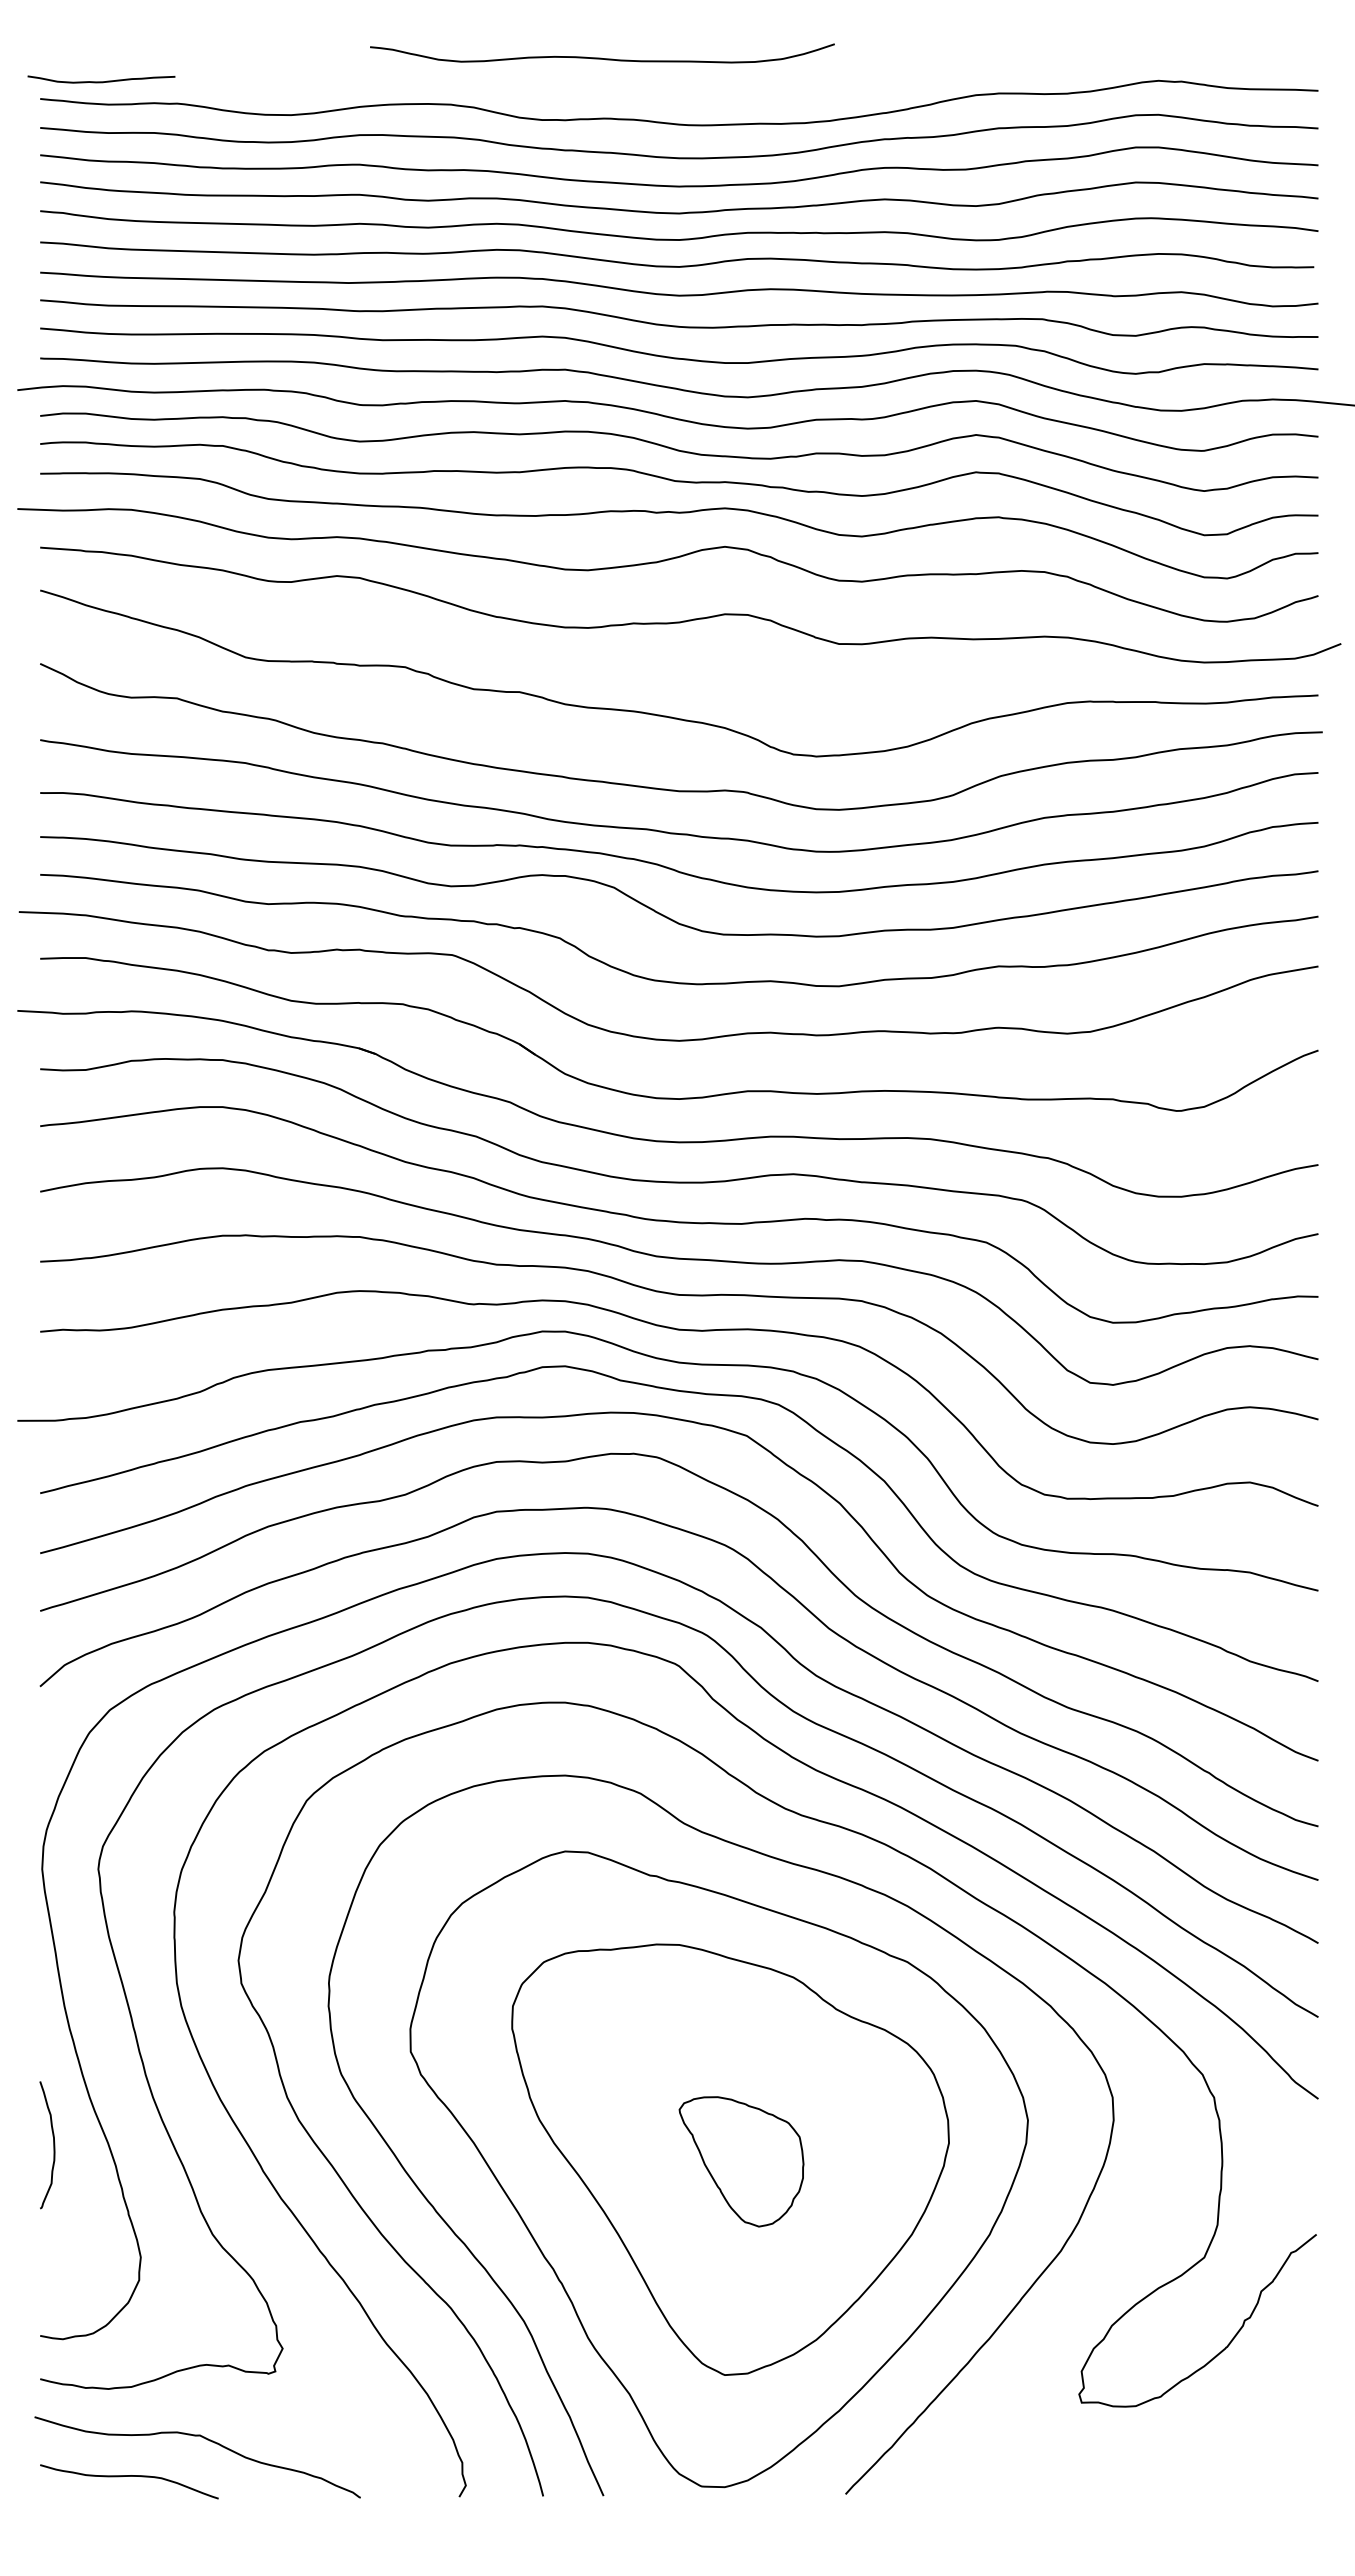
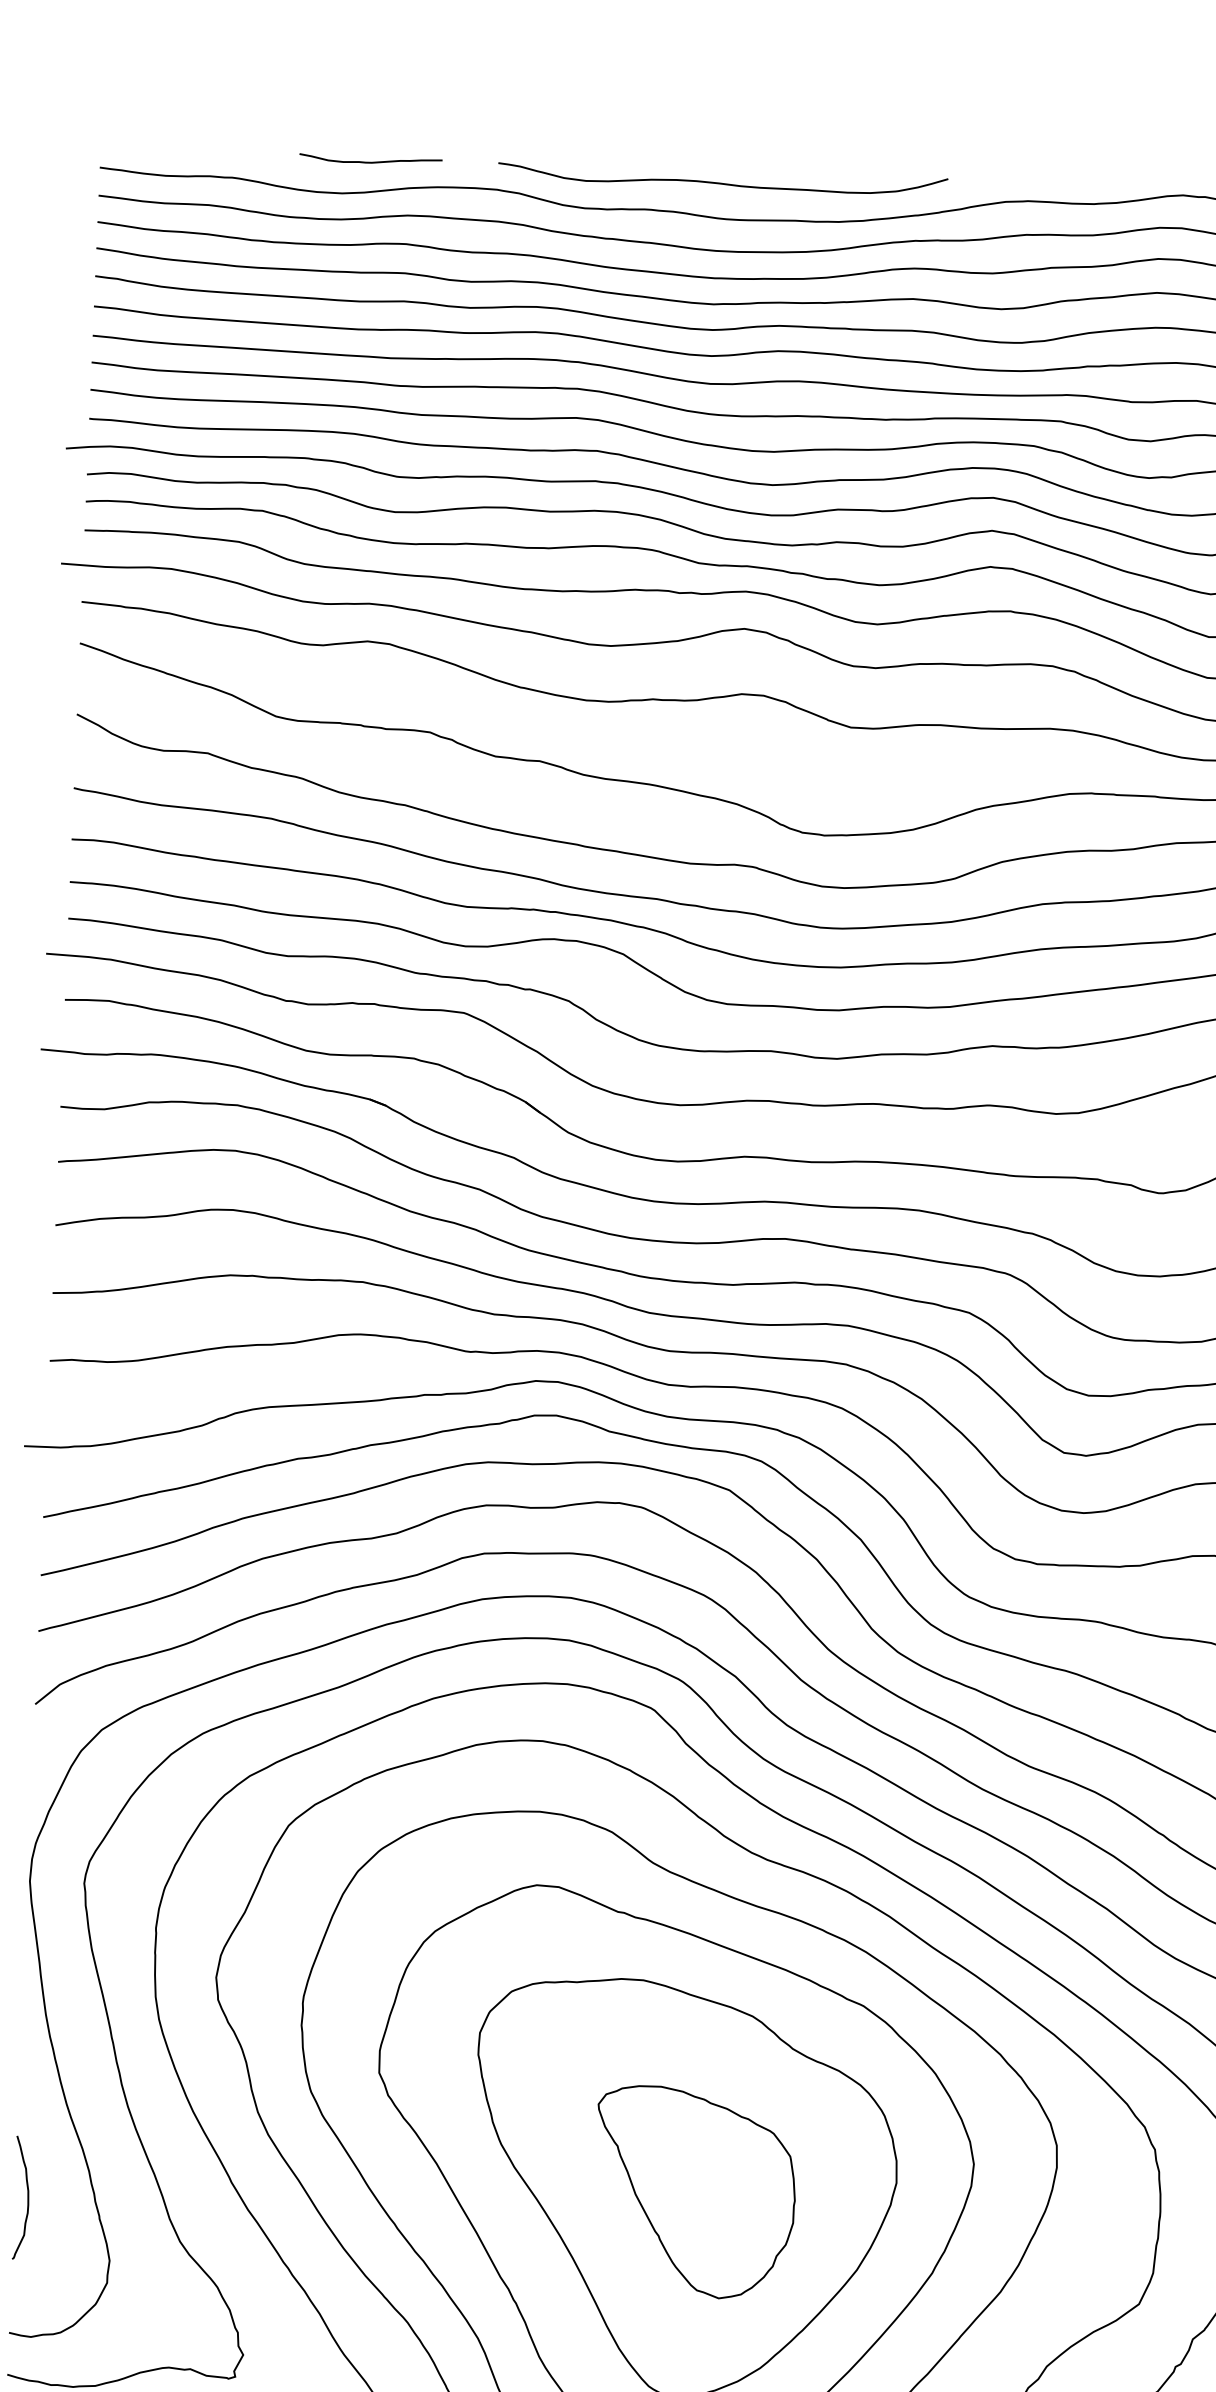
curve: (601, 57) -> (721, 182), moved
curve: (101, 81) -> (370, 161), moved
curve: (53, 2145) -> (27, 2198), moved
part: (741, 2161) -> (694, 2192), size x1.67

